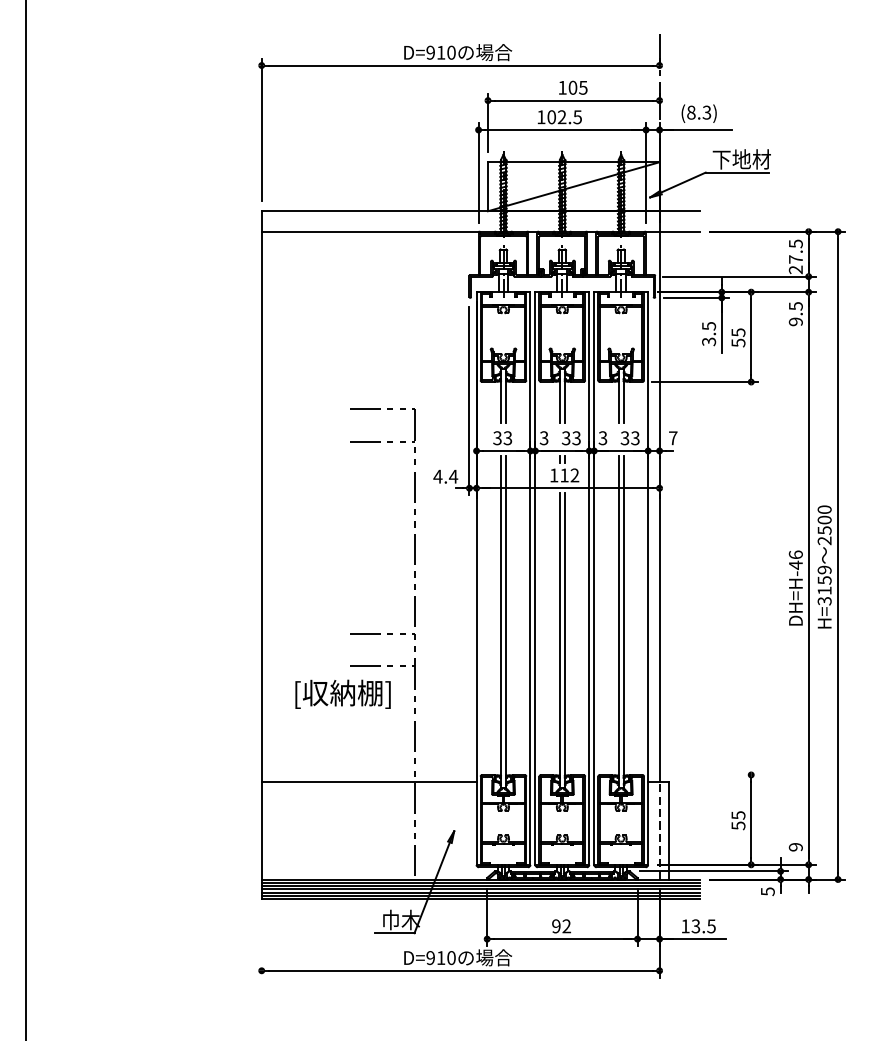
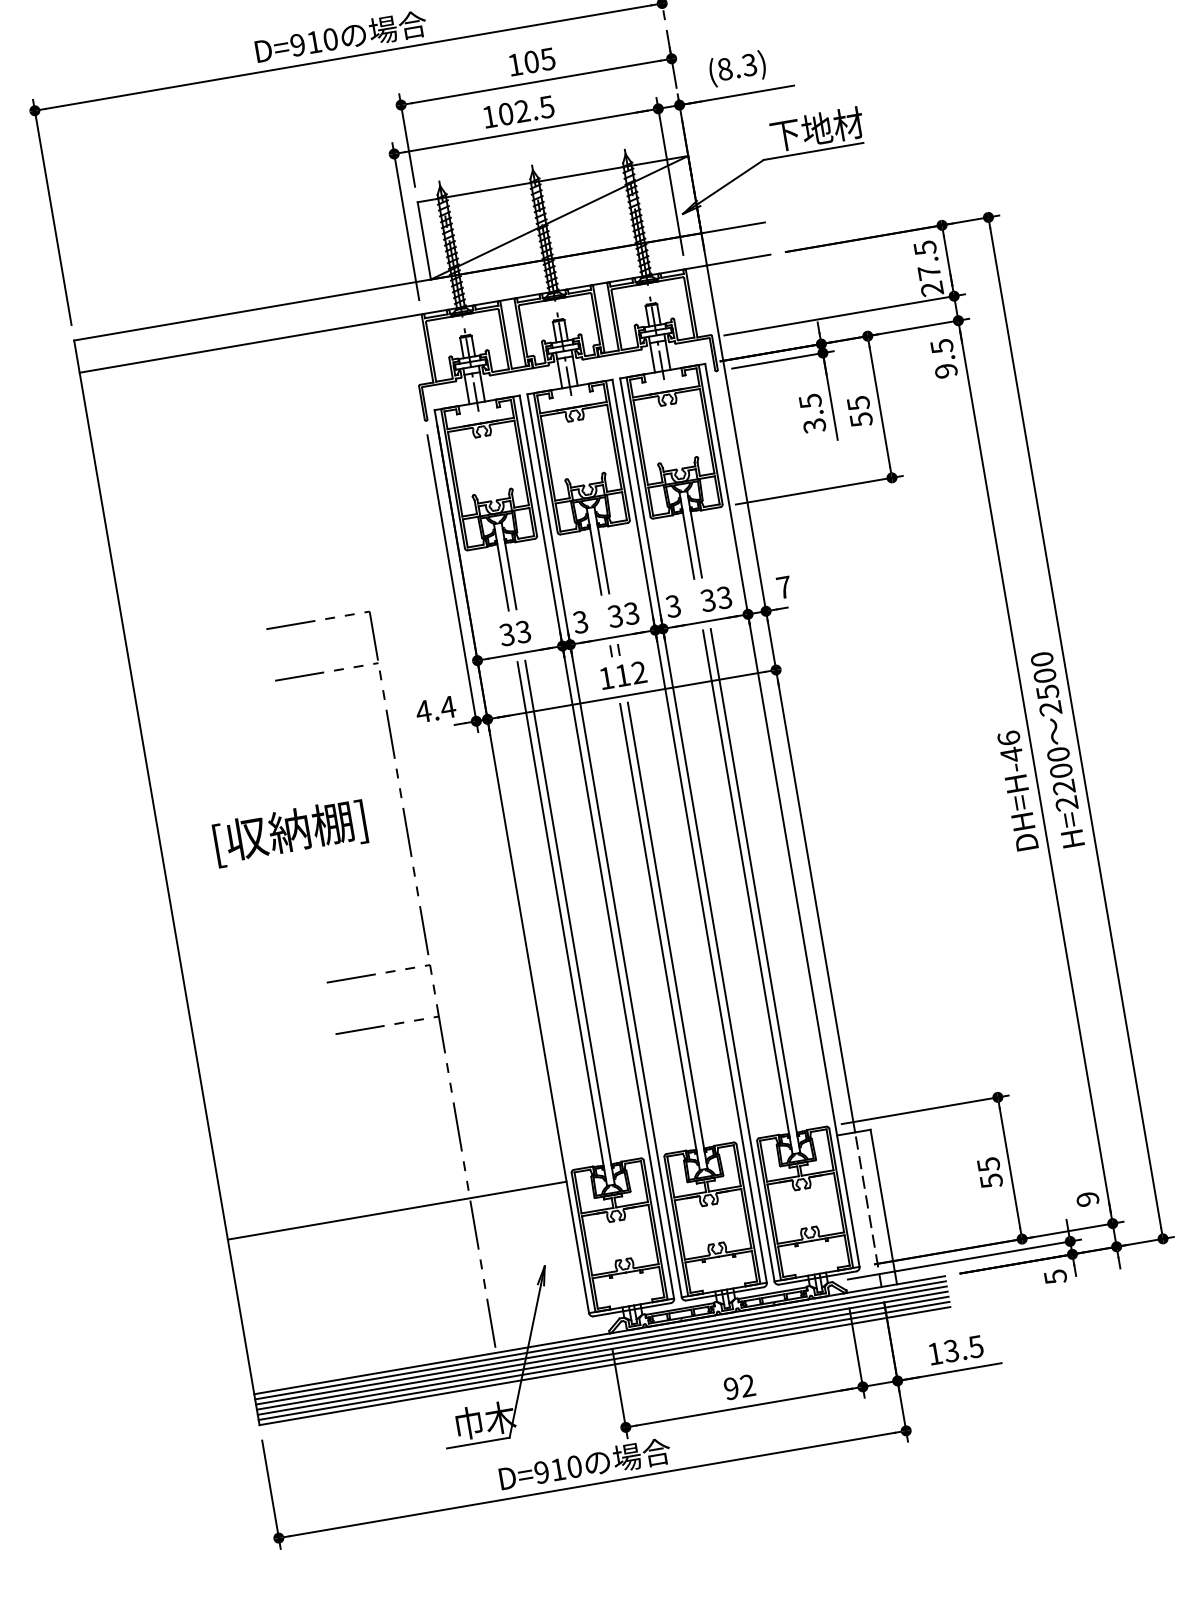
text: (824, 585) -> (1062, 778), H=3159 -> H=2200
text: (342, 693) -> (289, 831), moved
line: (705, 774) -> (925, 1108), added
line: (261, 942) -> (270, 1493), added

